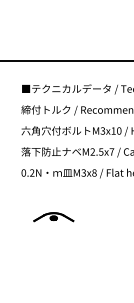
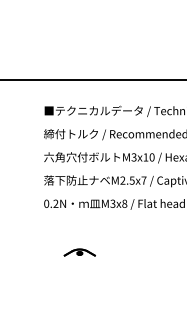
part: (53, 217) -> (79, 252), size x0.7

